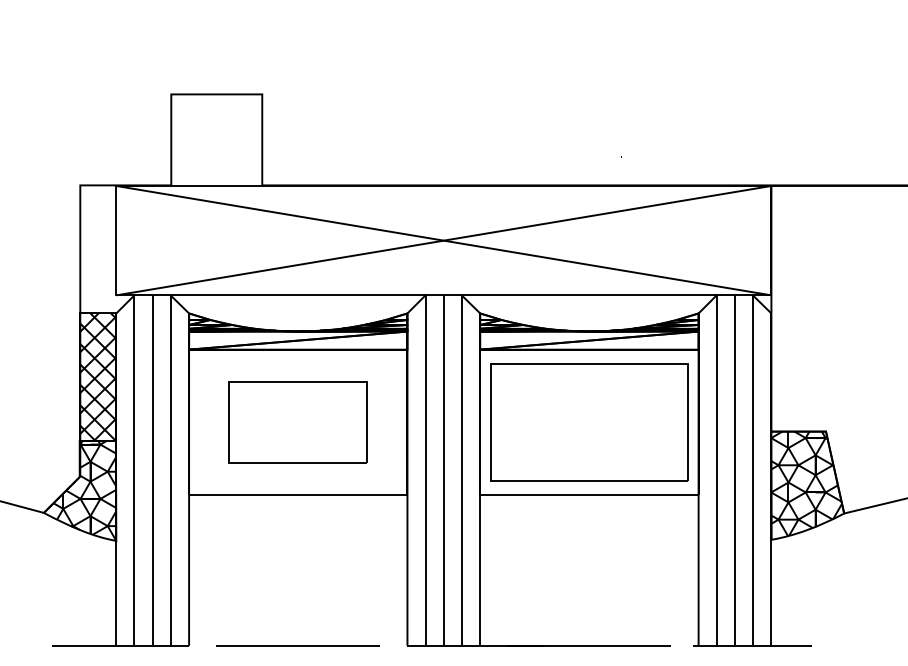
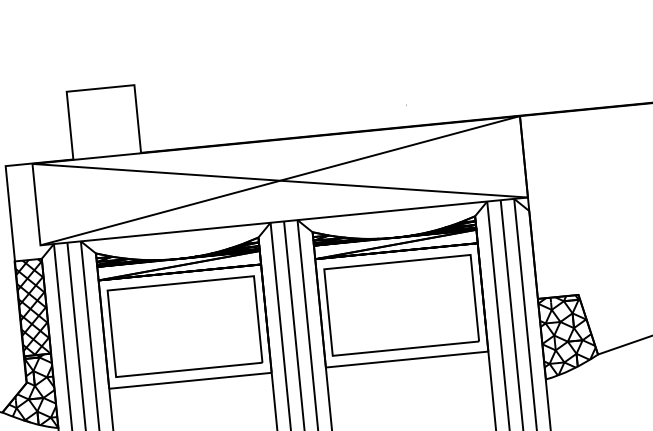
part: (297, 422) -> (184, 326), size x1.43

